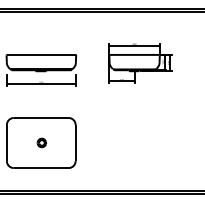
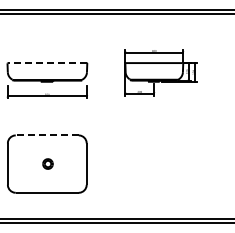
line: (40, 55) -> (46, 63), solid -> dashed
line: (41, 118) -> (47, 135), solid -> dashed

